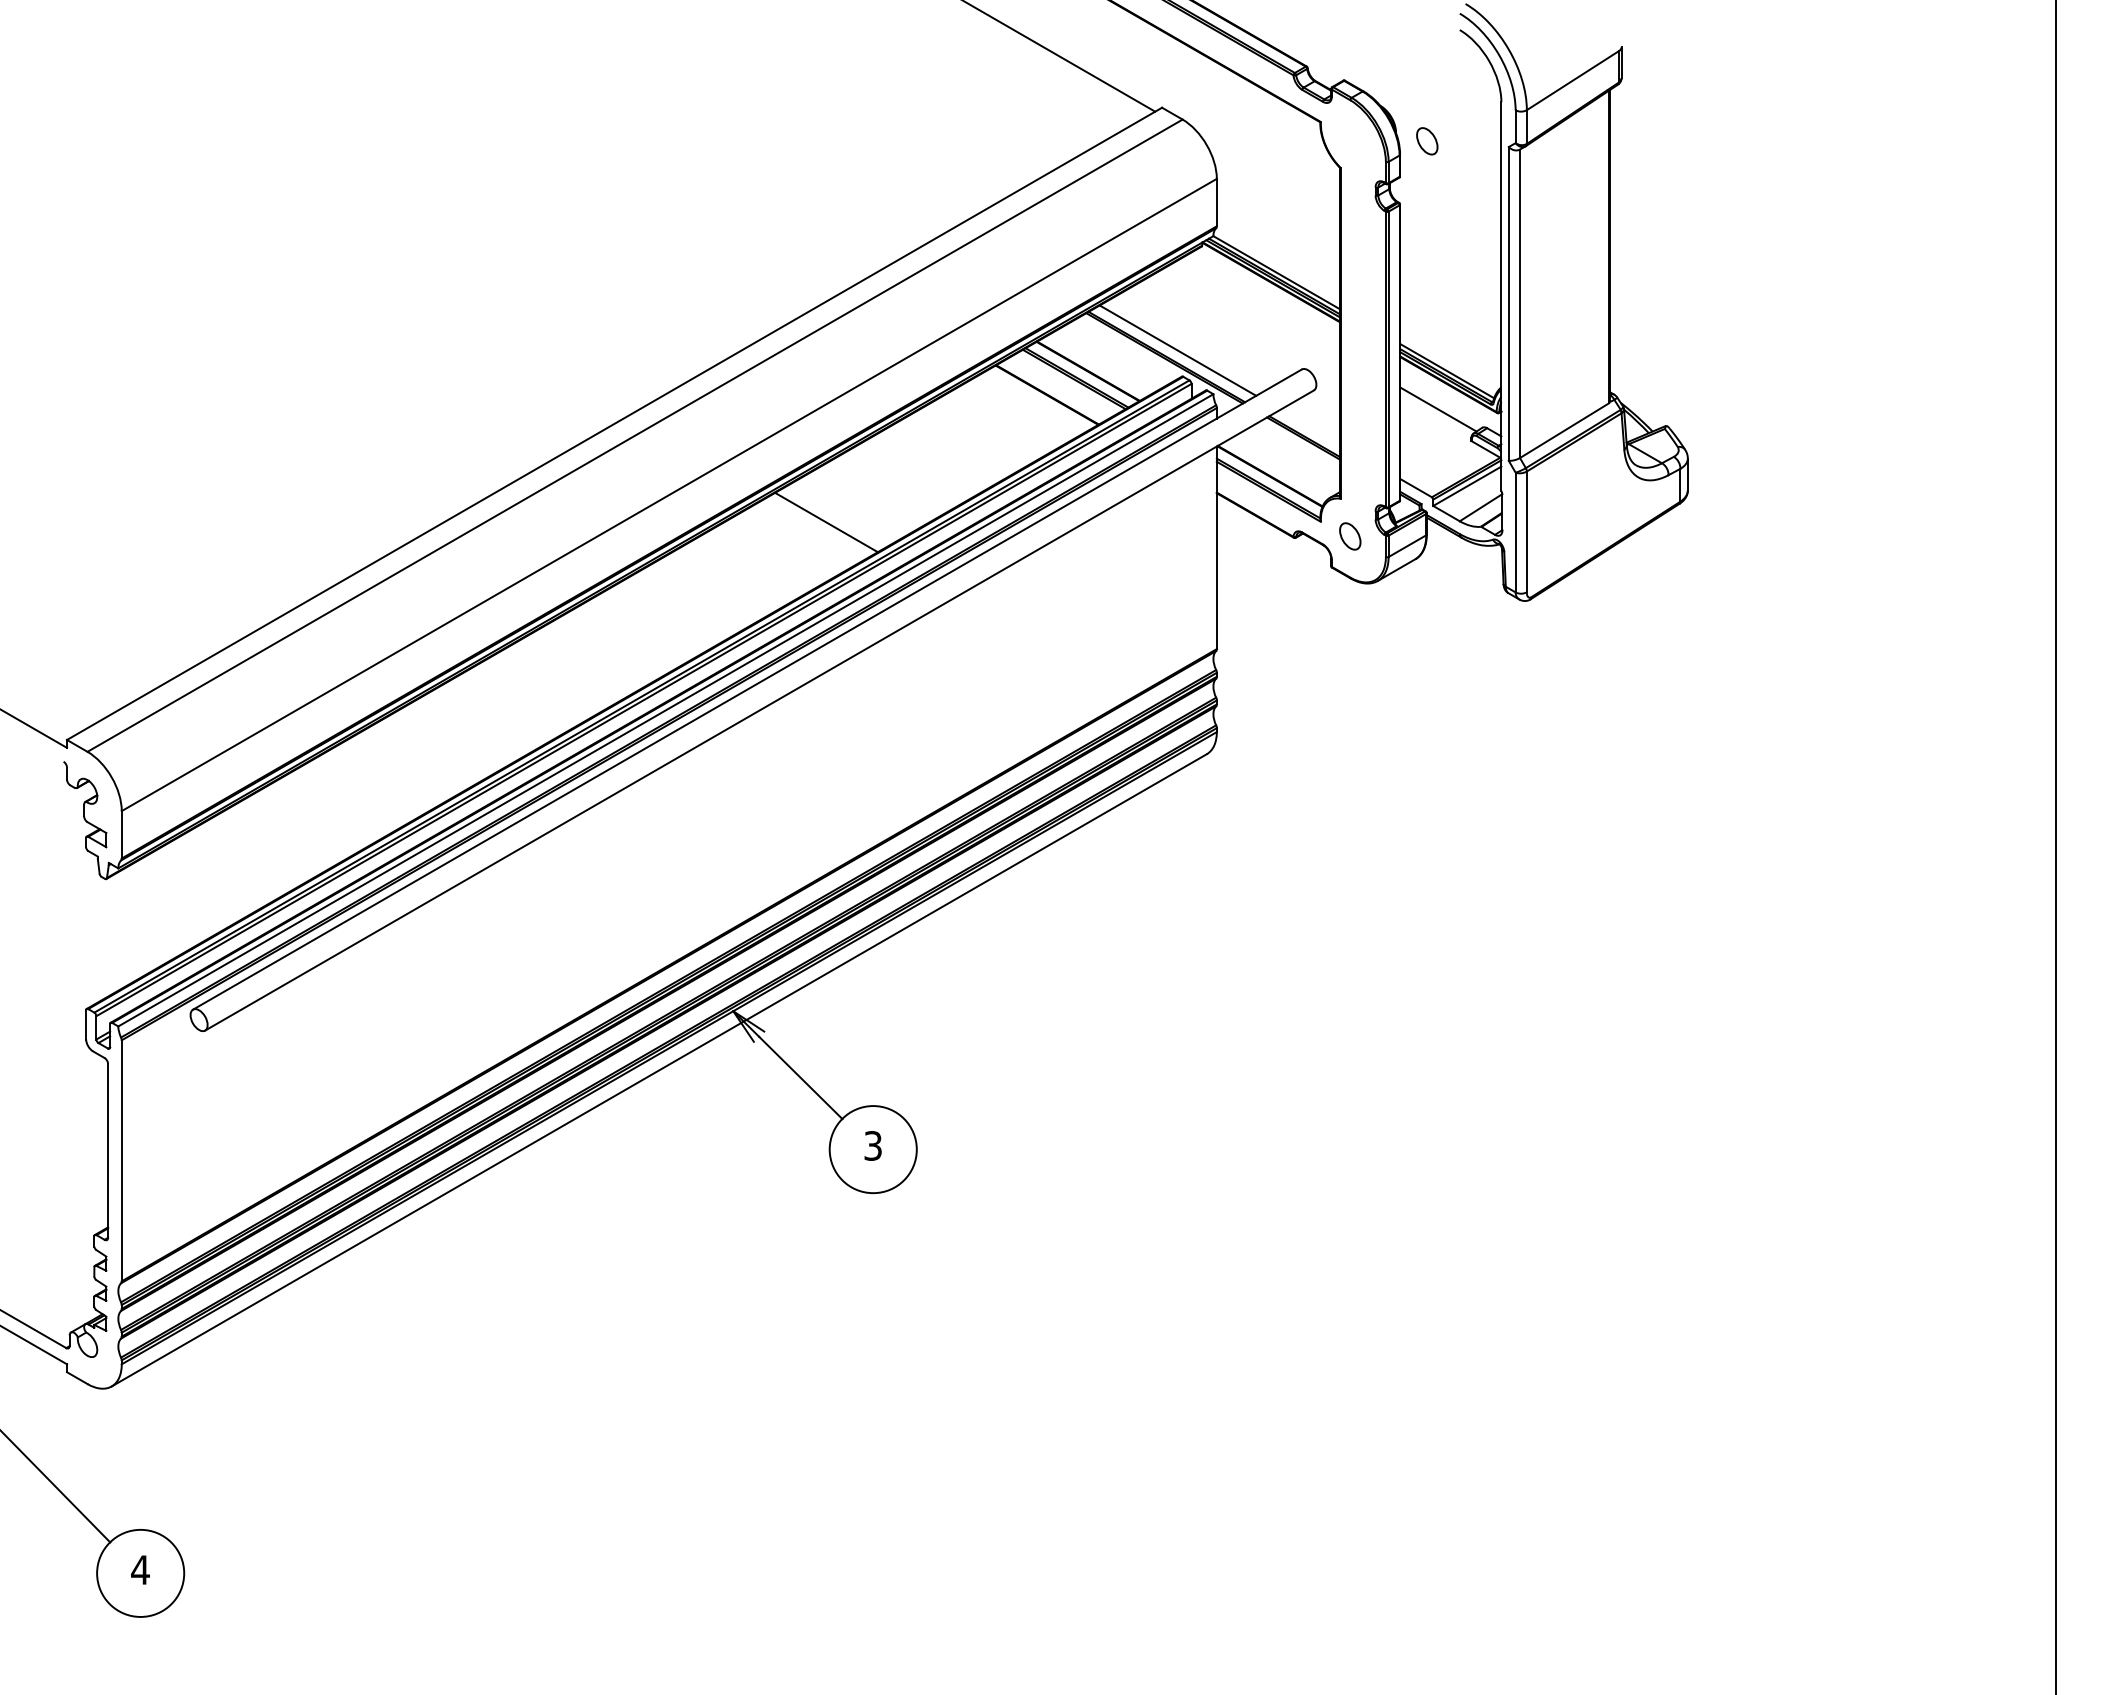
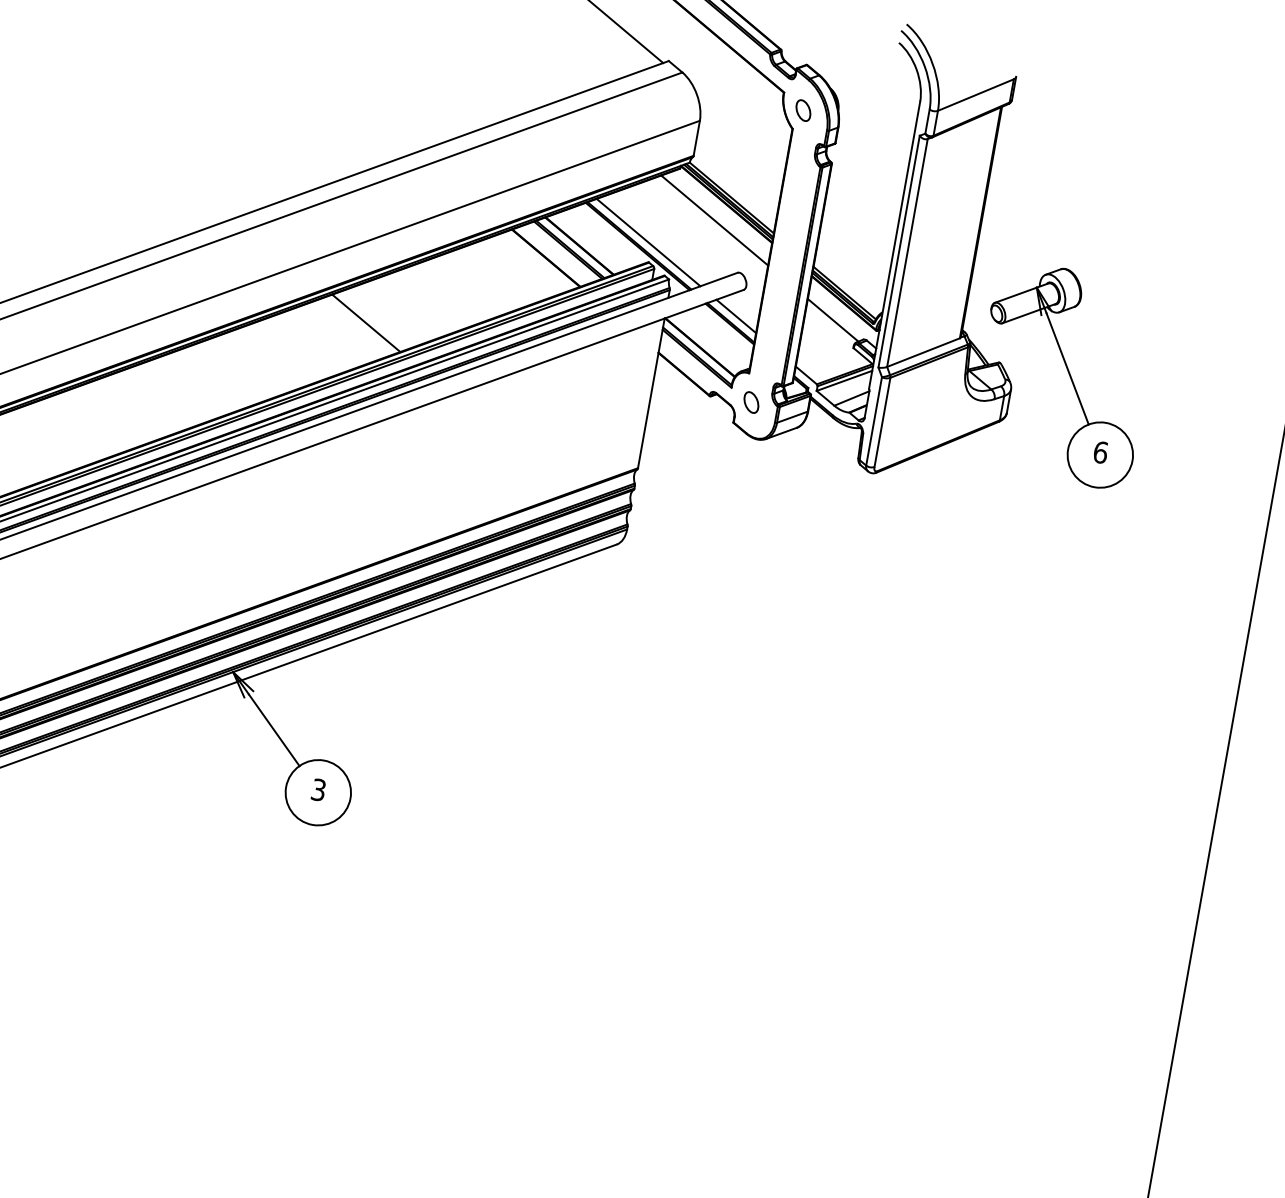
part: (1427, 141) -> (803, 110), moved
line: (1259, 305) -> (714, 219), added
part: (1759, 424) -> (1068, 373), added
line: (1310, 426) -> (736, 316), added

